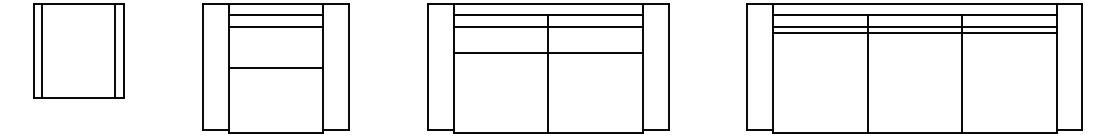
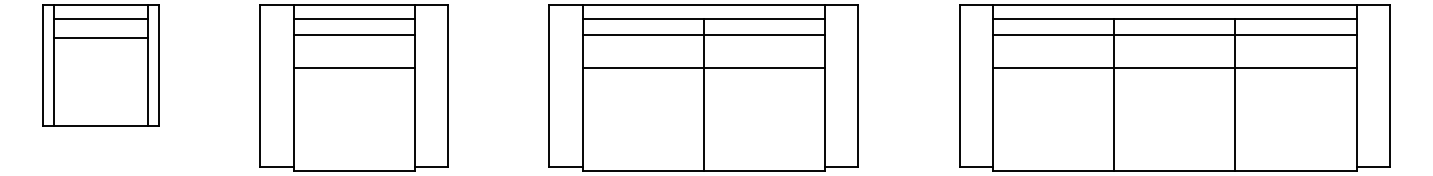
line: (79, 15) -> (101, 19), added
line: (79, 29) -> (101, 38), added
line: (914, 33) -> (1174, 67), moved
line: (275, 68) -> (353, 67), moved

